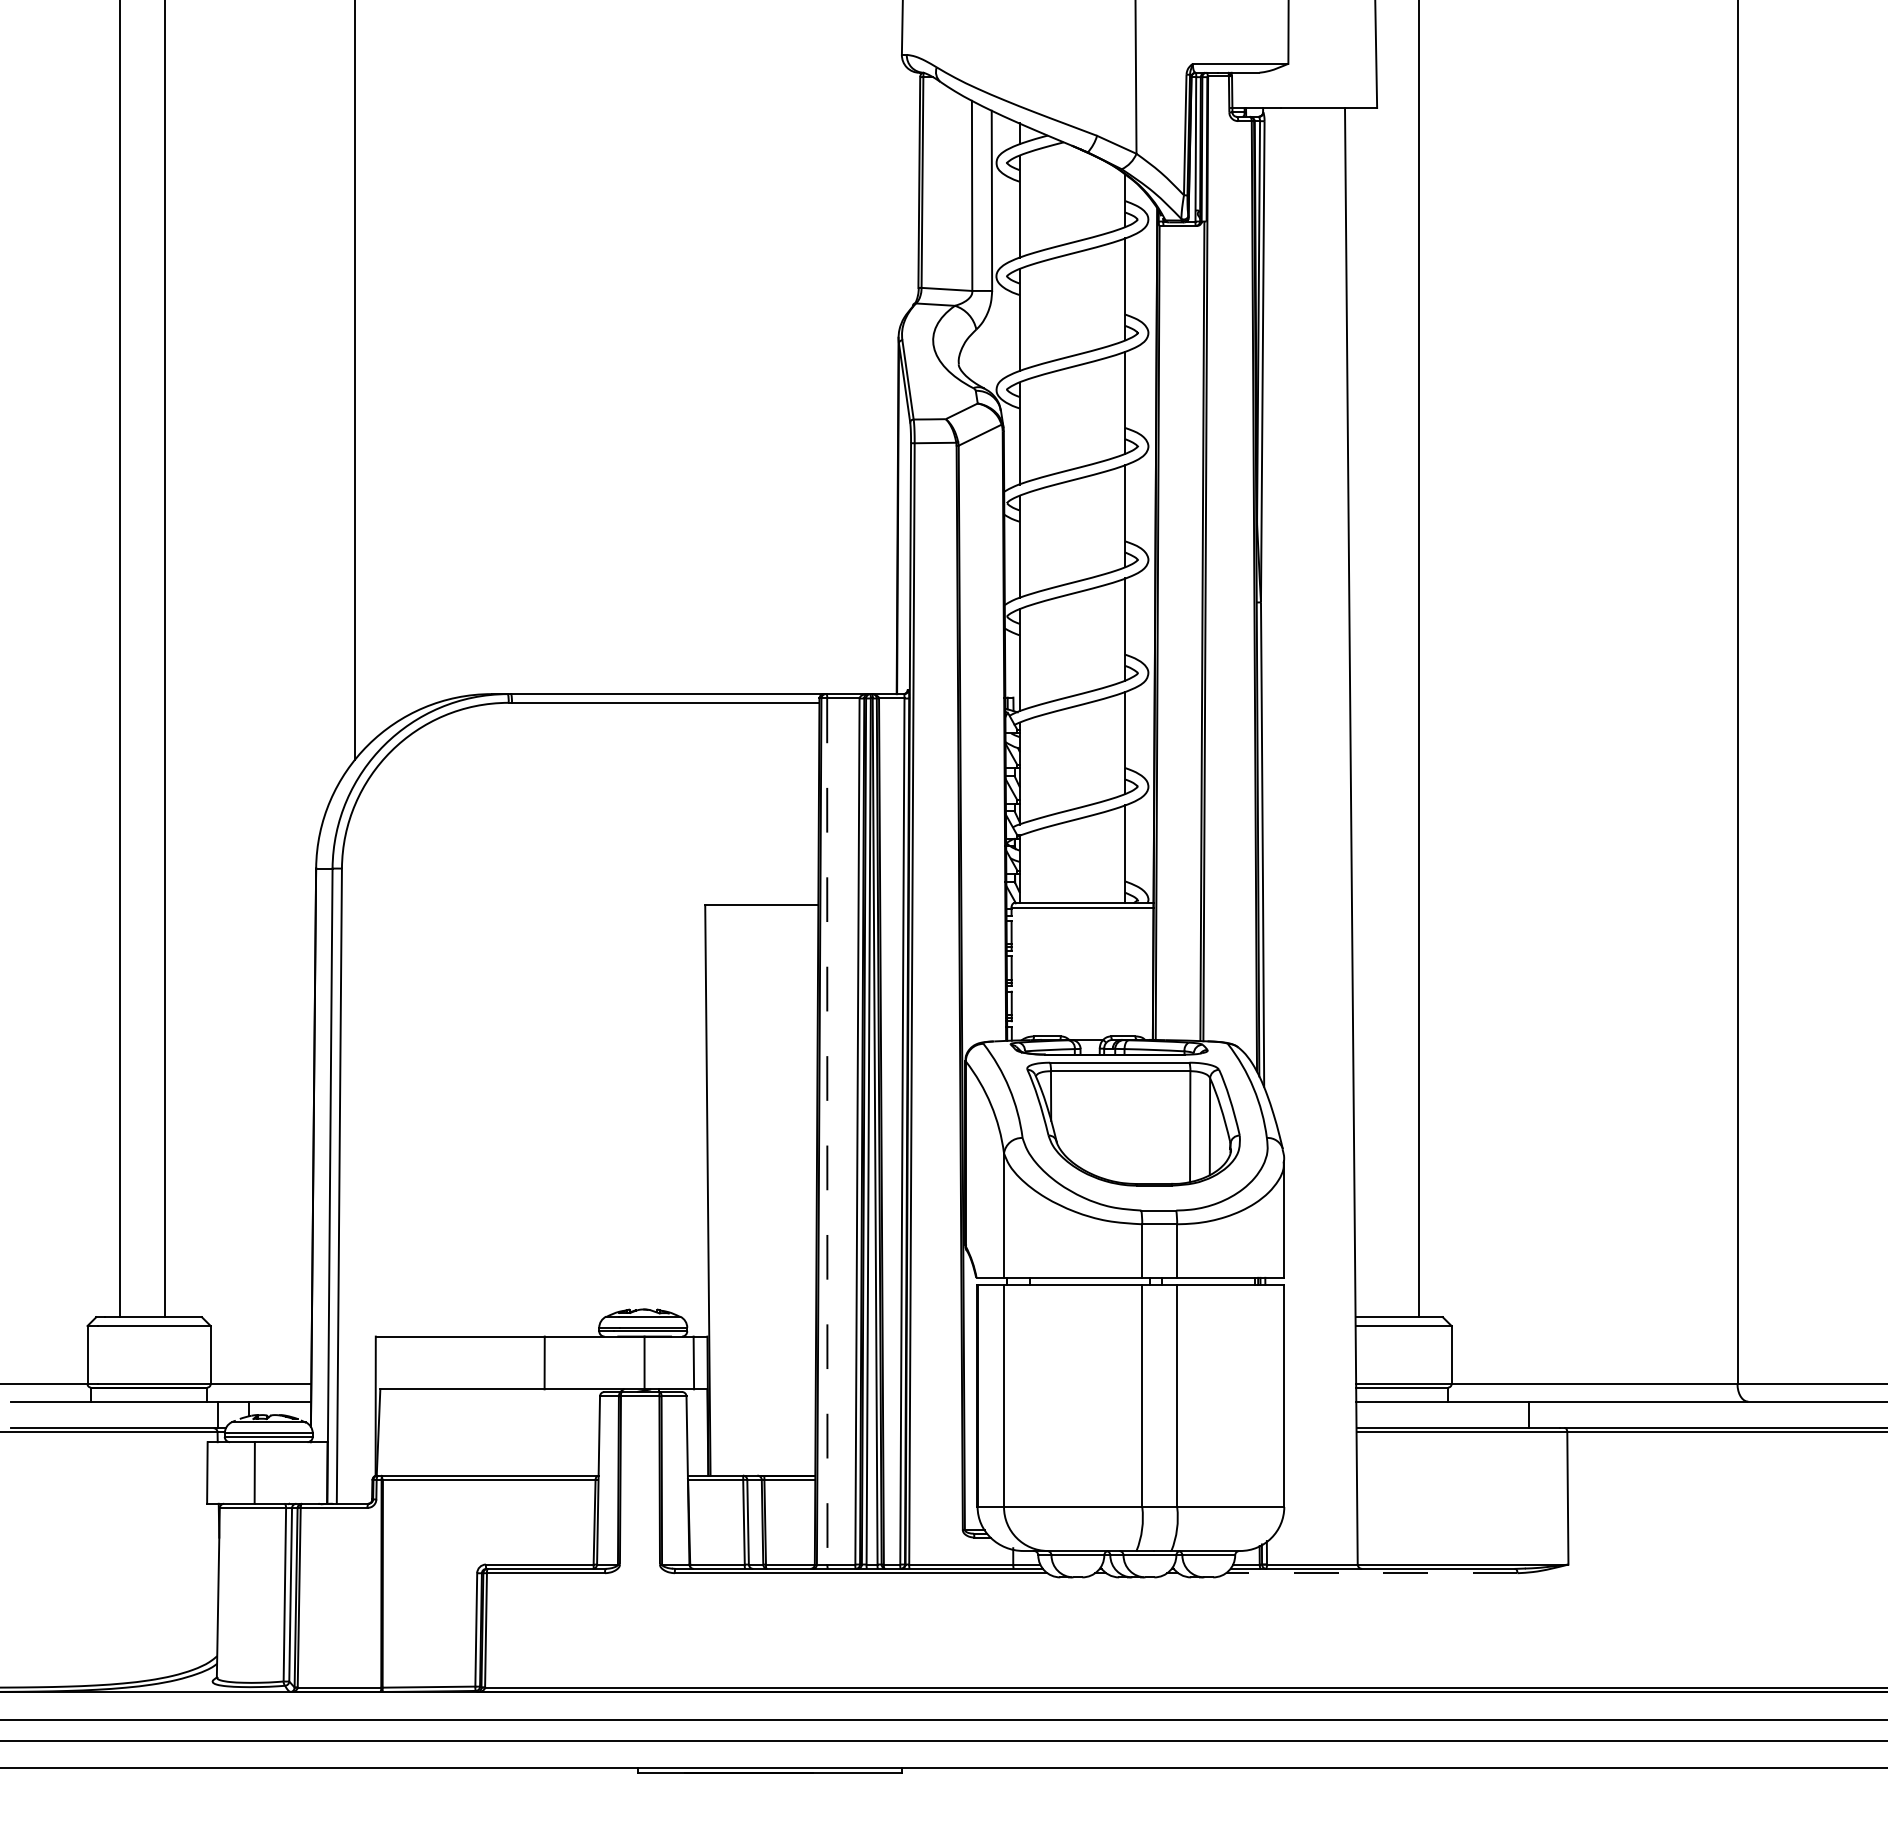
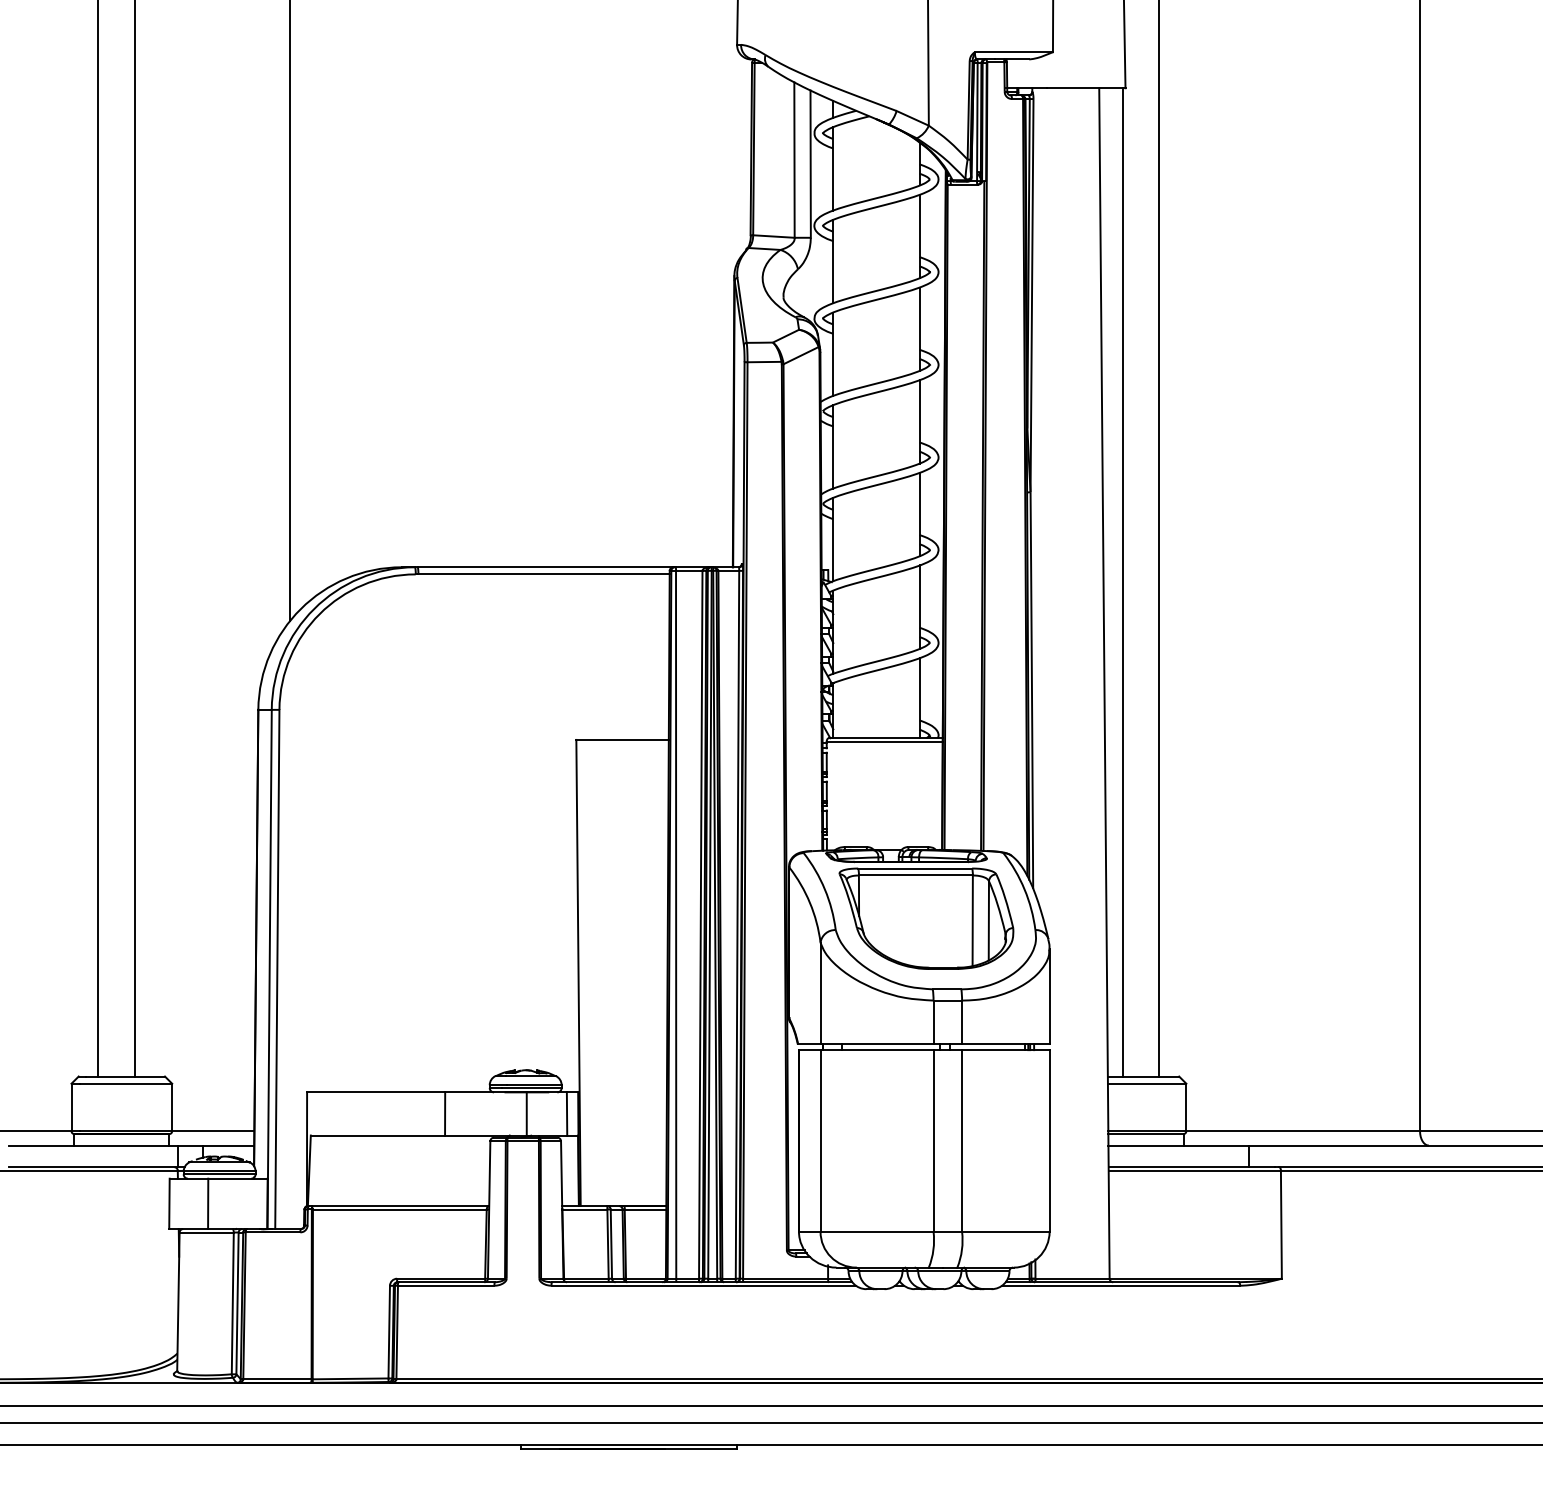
line: (1374, 712) -> (1123, 582), added
line: (827, 1132) -> (676, 925), dashed -> solid
line: (1371, 1573) -> (1120, 1286), dashed -> solid

